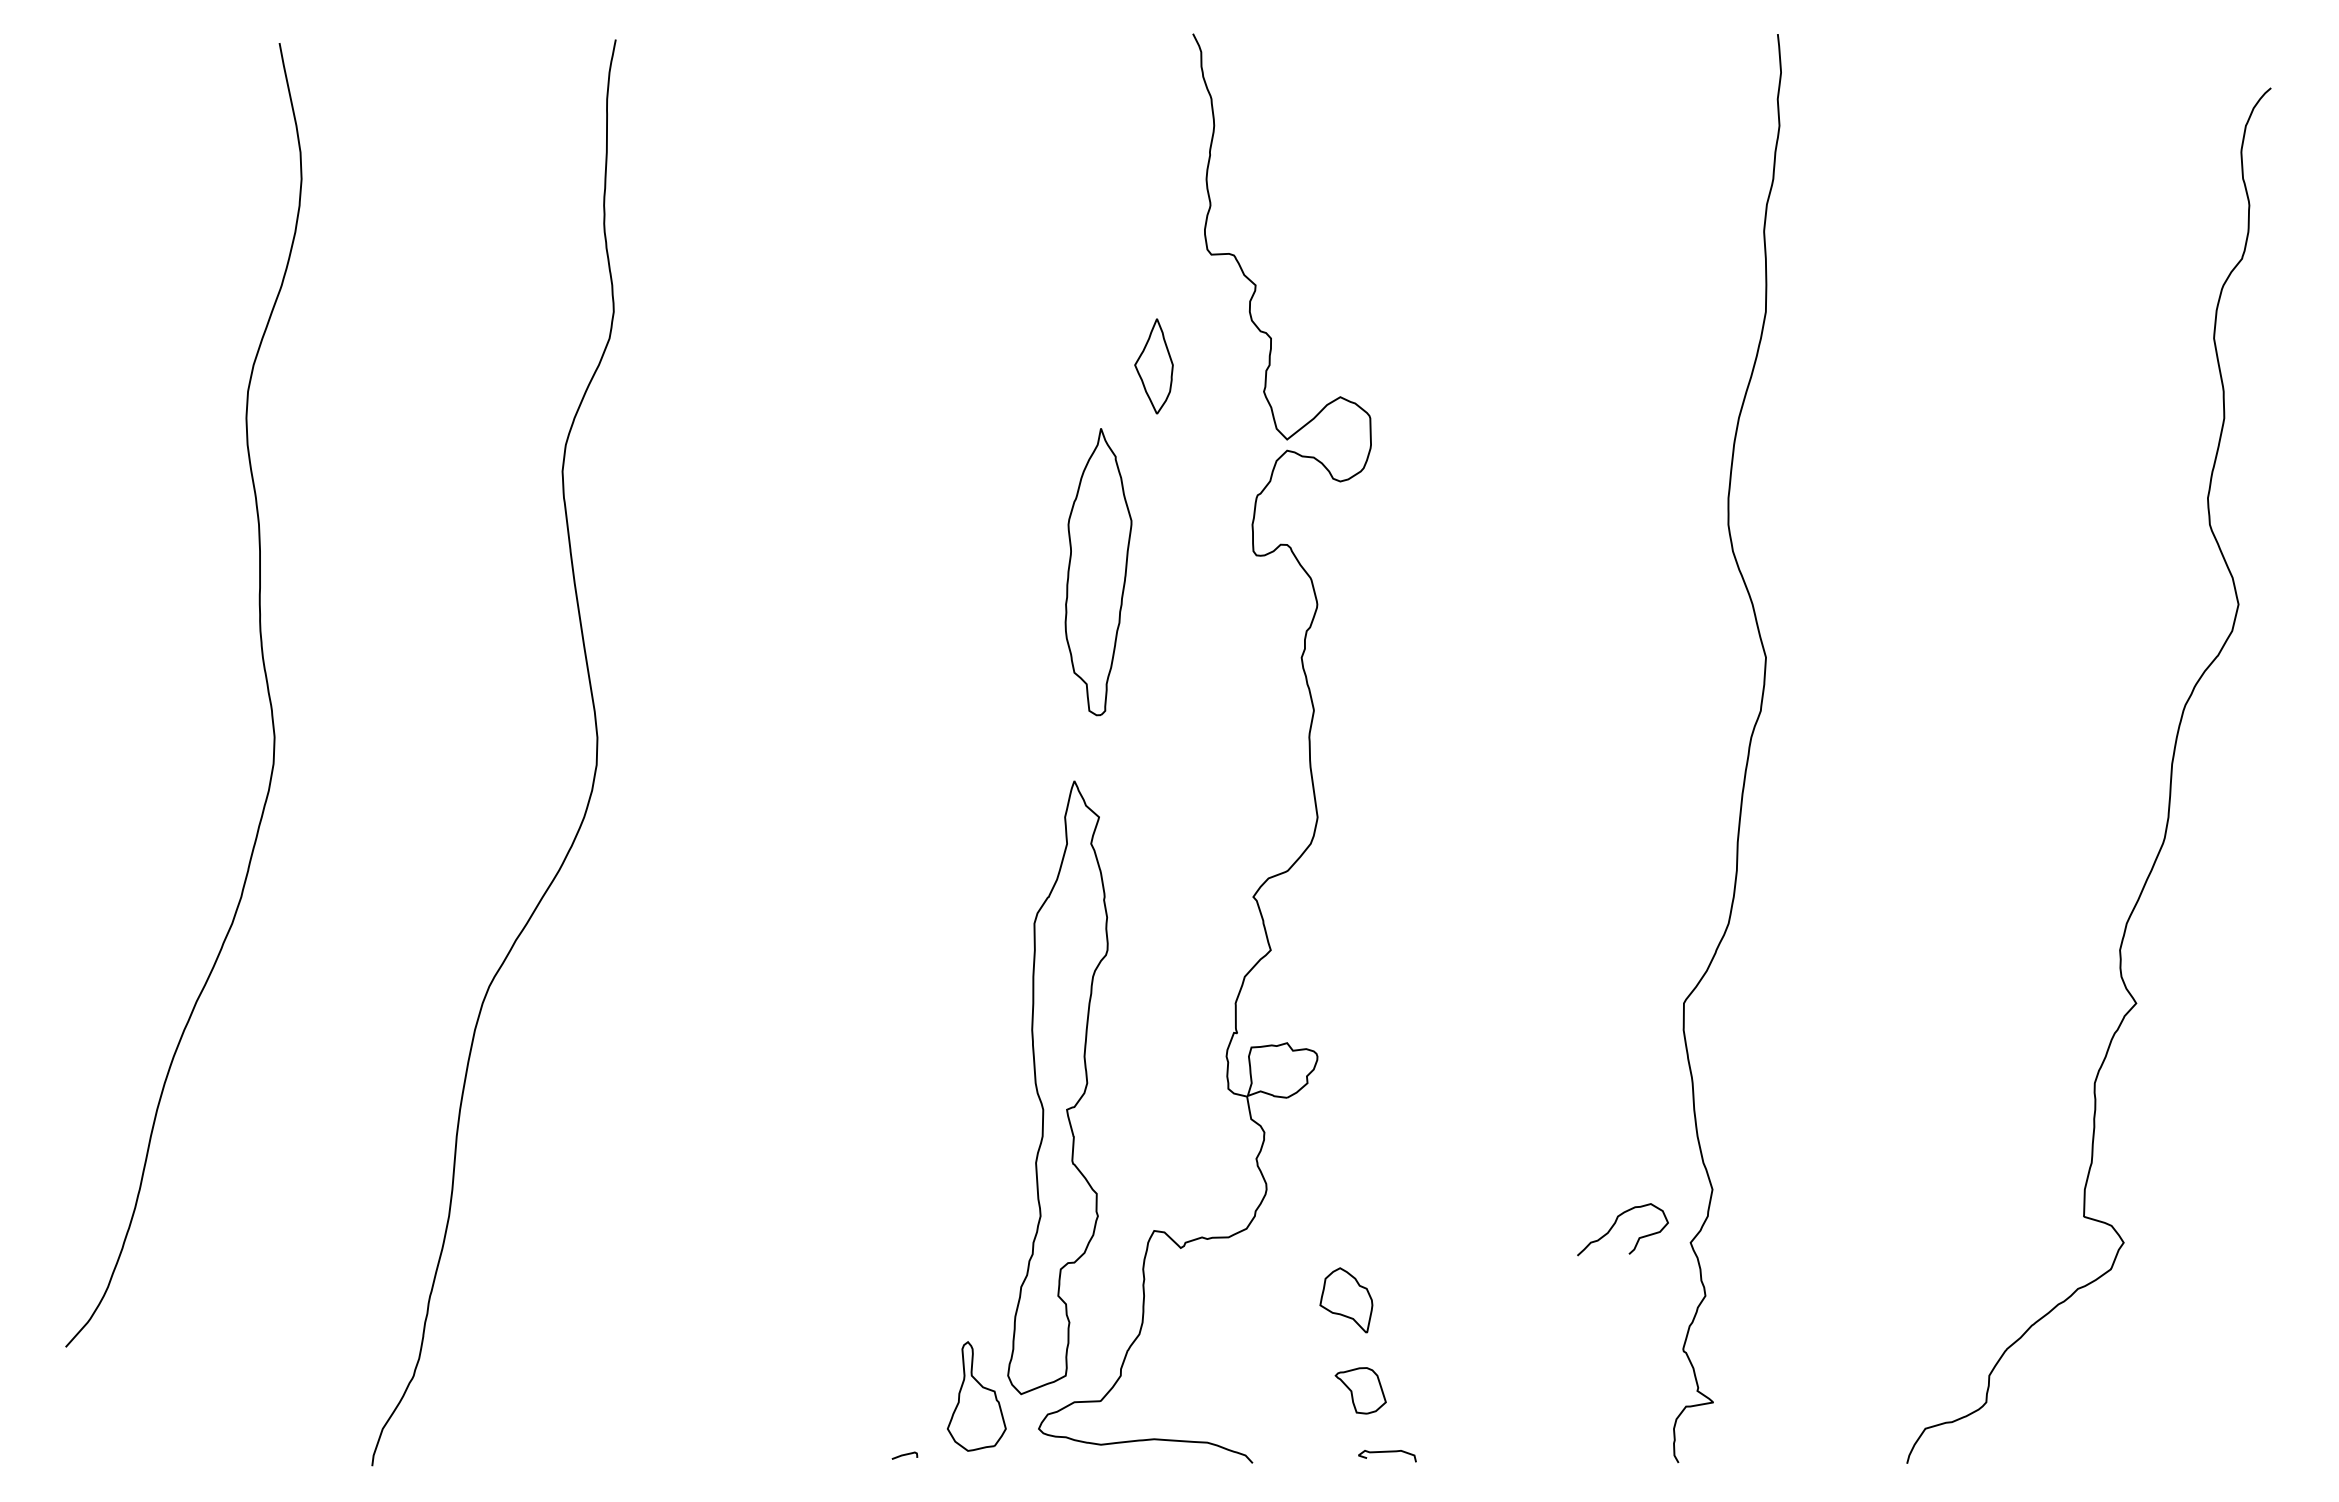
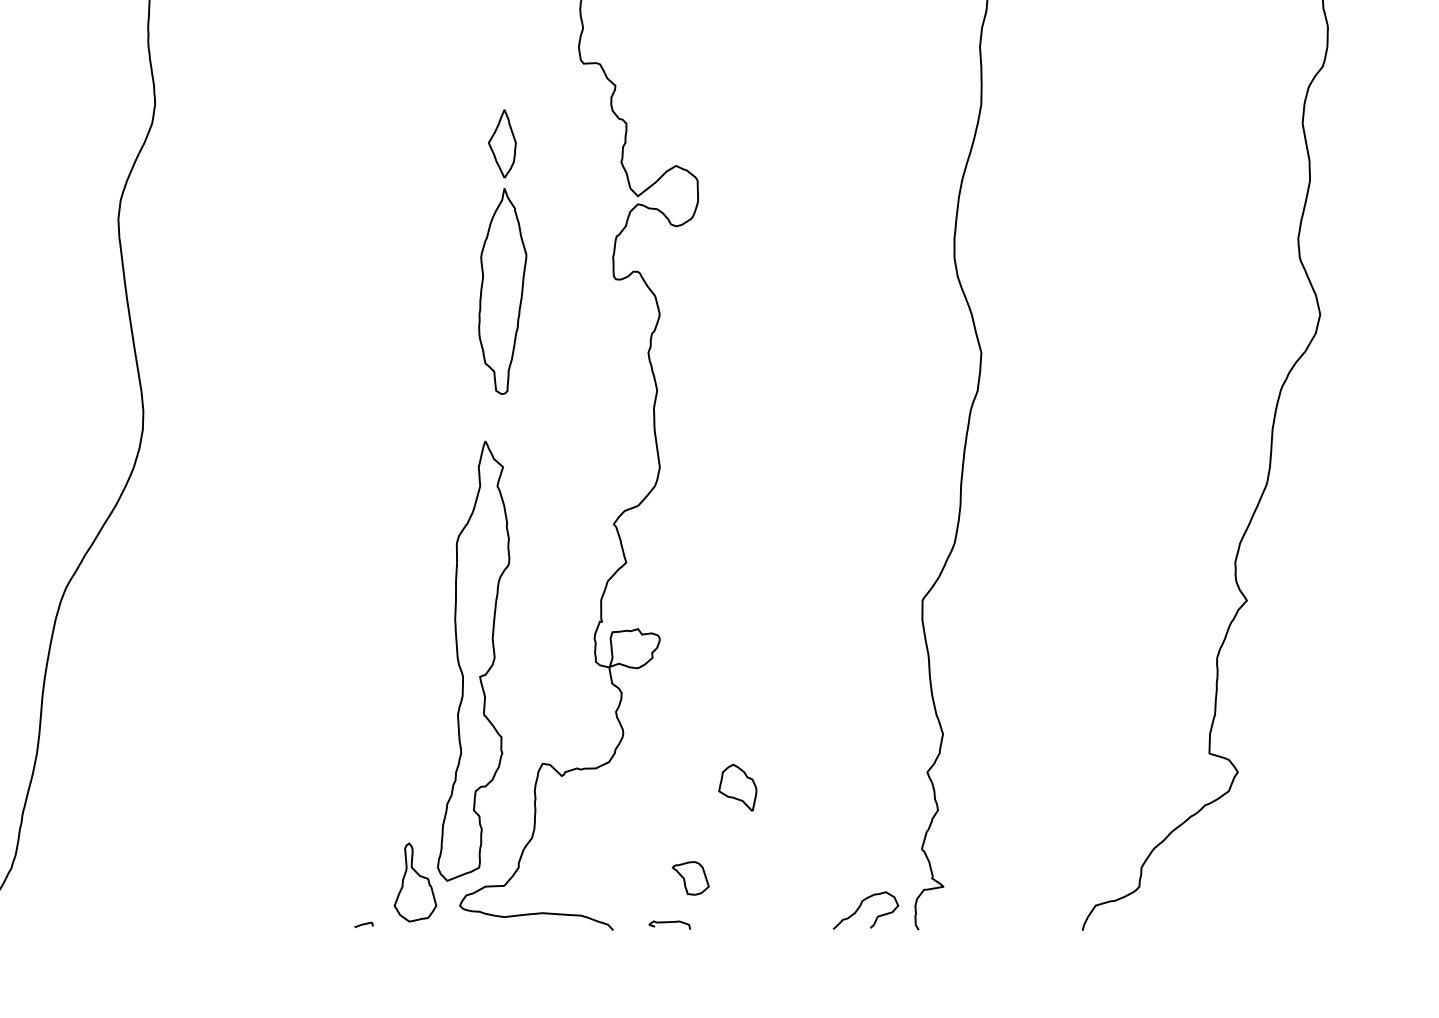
part: (1153, 366) -> (502, 143), moved
curve: (1615, 1224) -> (860, 906), moved
part: (1346, 1300) -> (737, 787), moved
curve: (1387, 1452) -> (669, 922), moved

